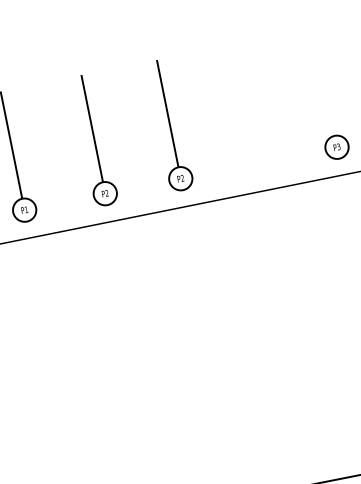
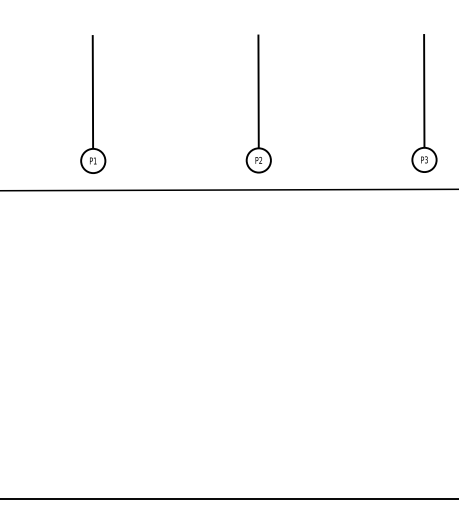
line: (324, 81) -> (424, 90), added
part: (94, 139) -> (178, 103), removed

